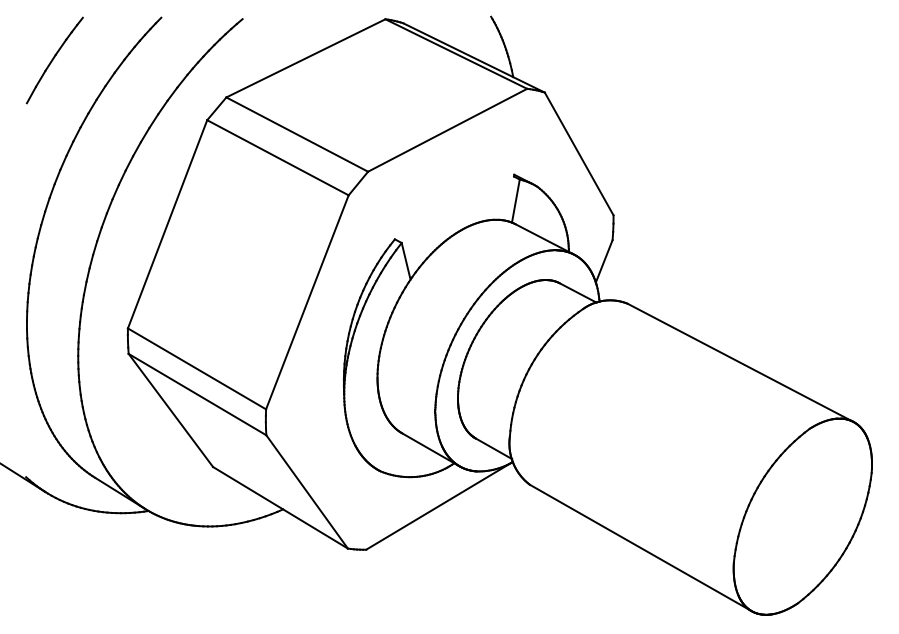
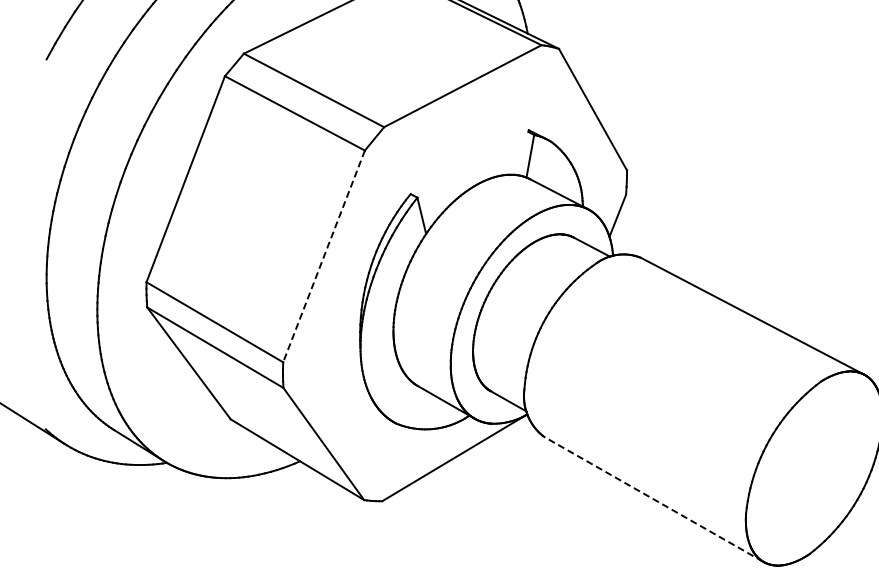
line: (307, 302) -> (324, 256), solid -> dashed
line: (639, 547) -> (652, 498), solid -> dashed

